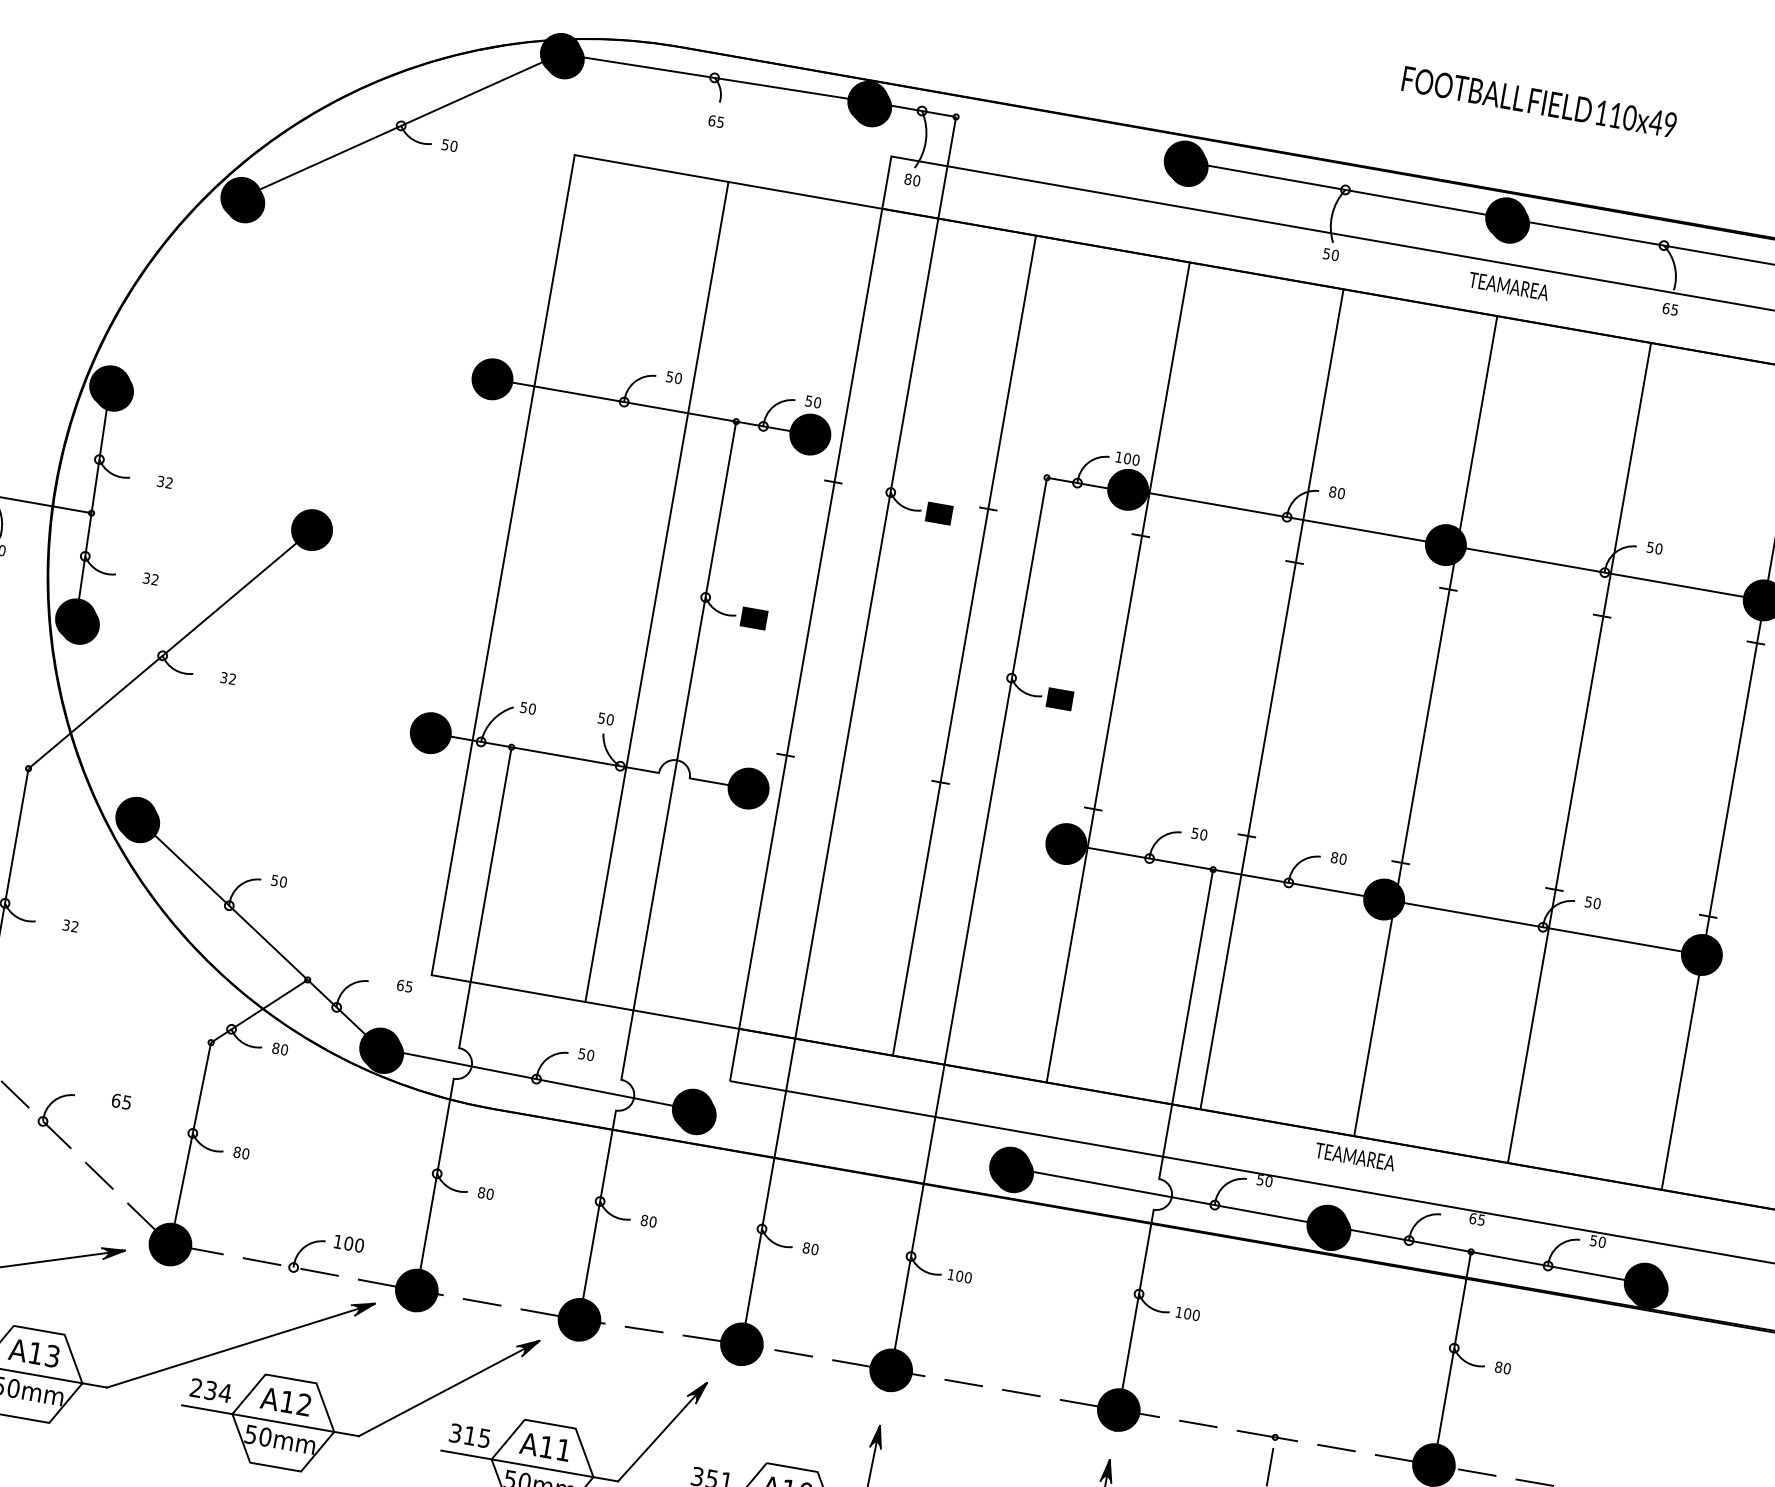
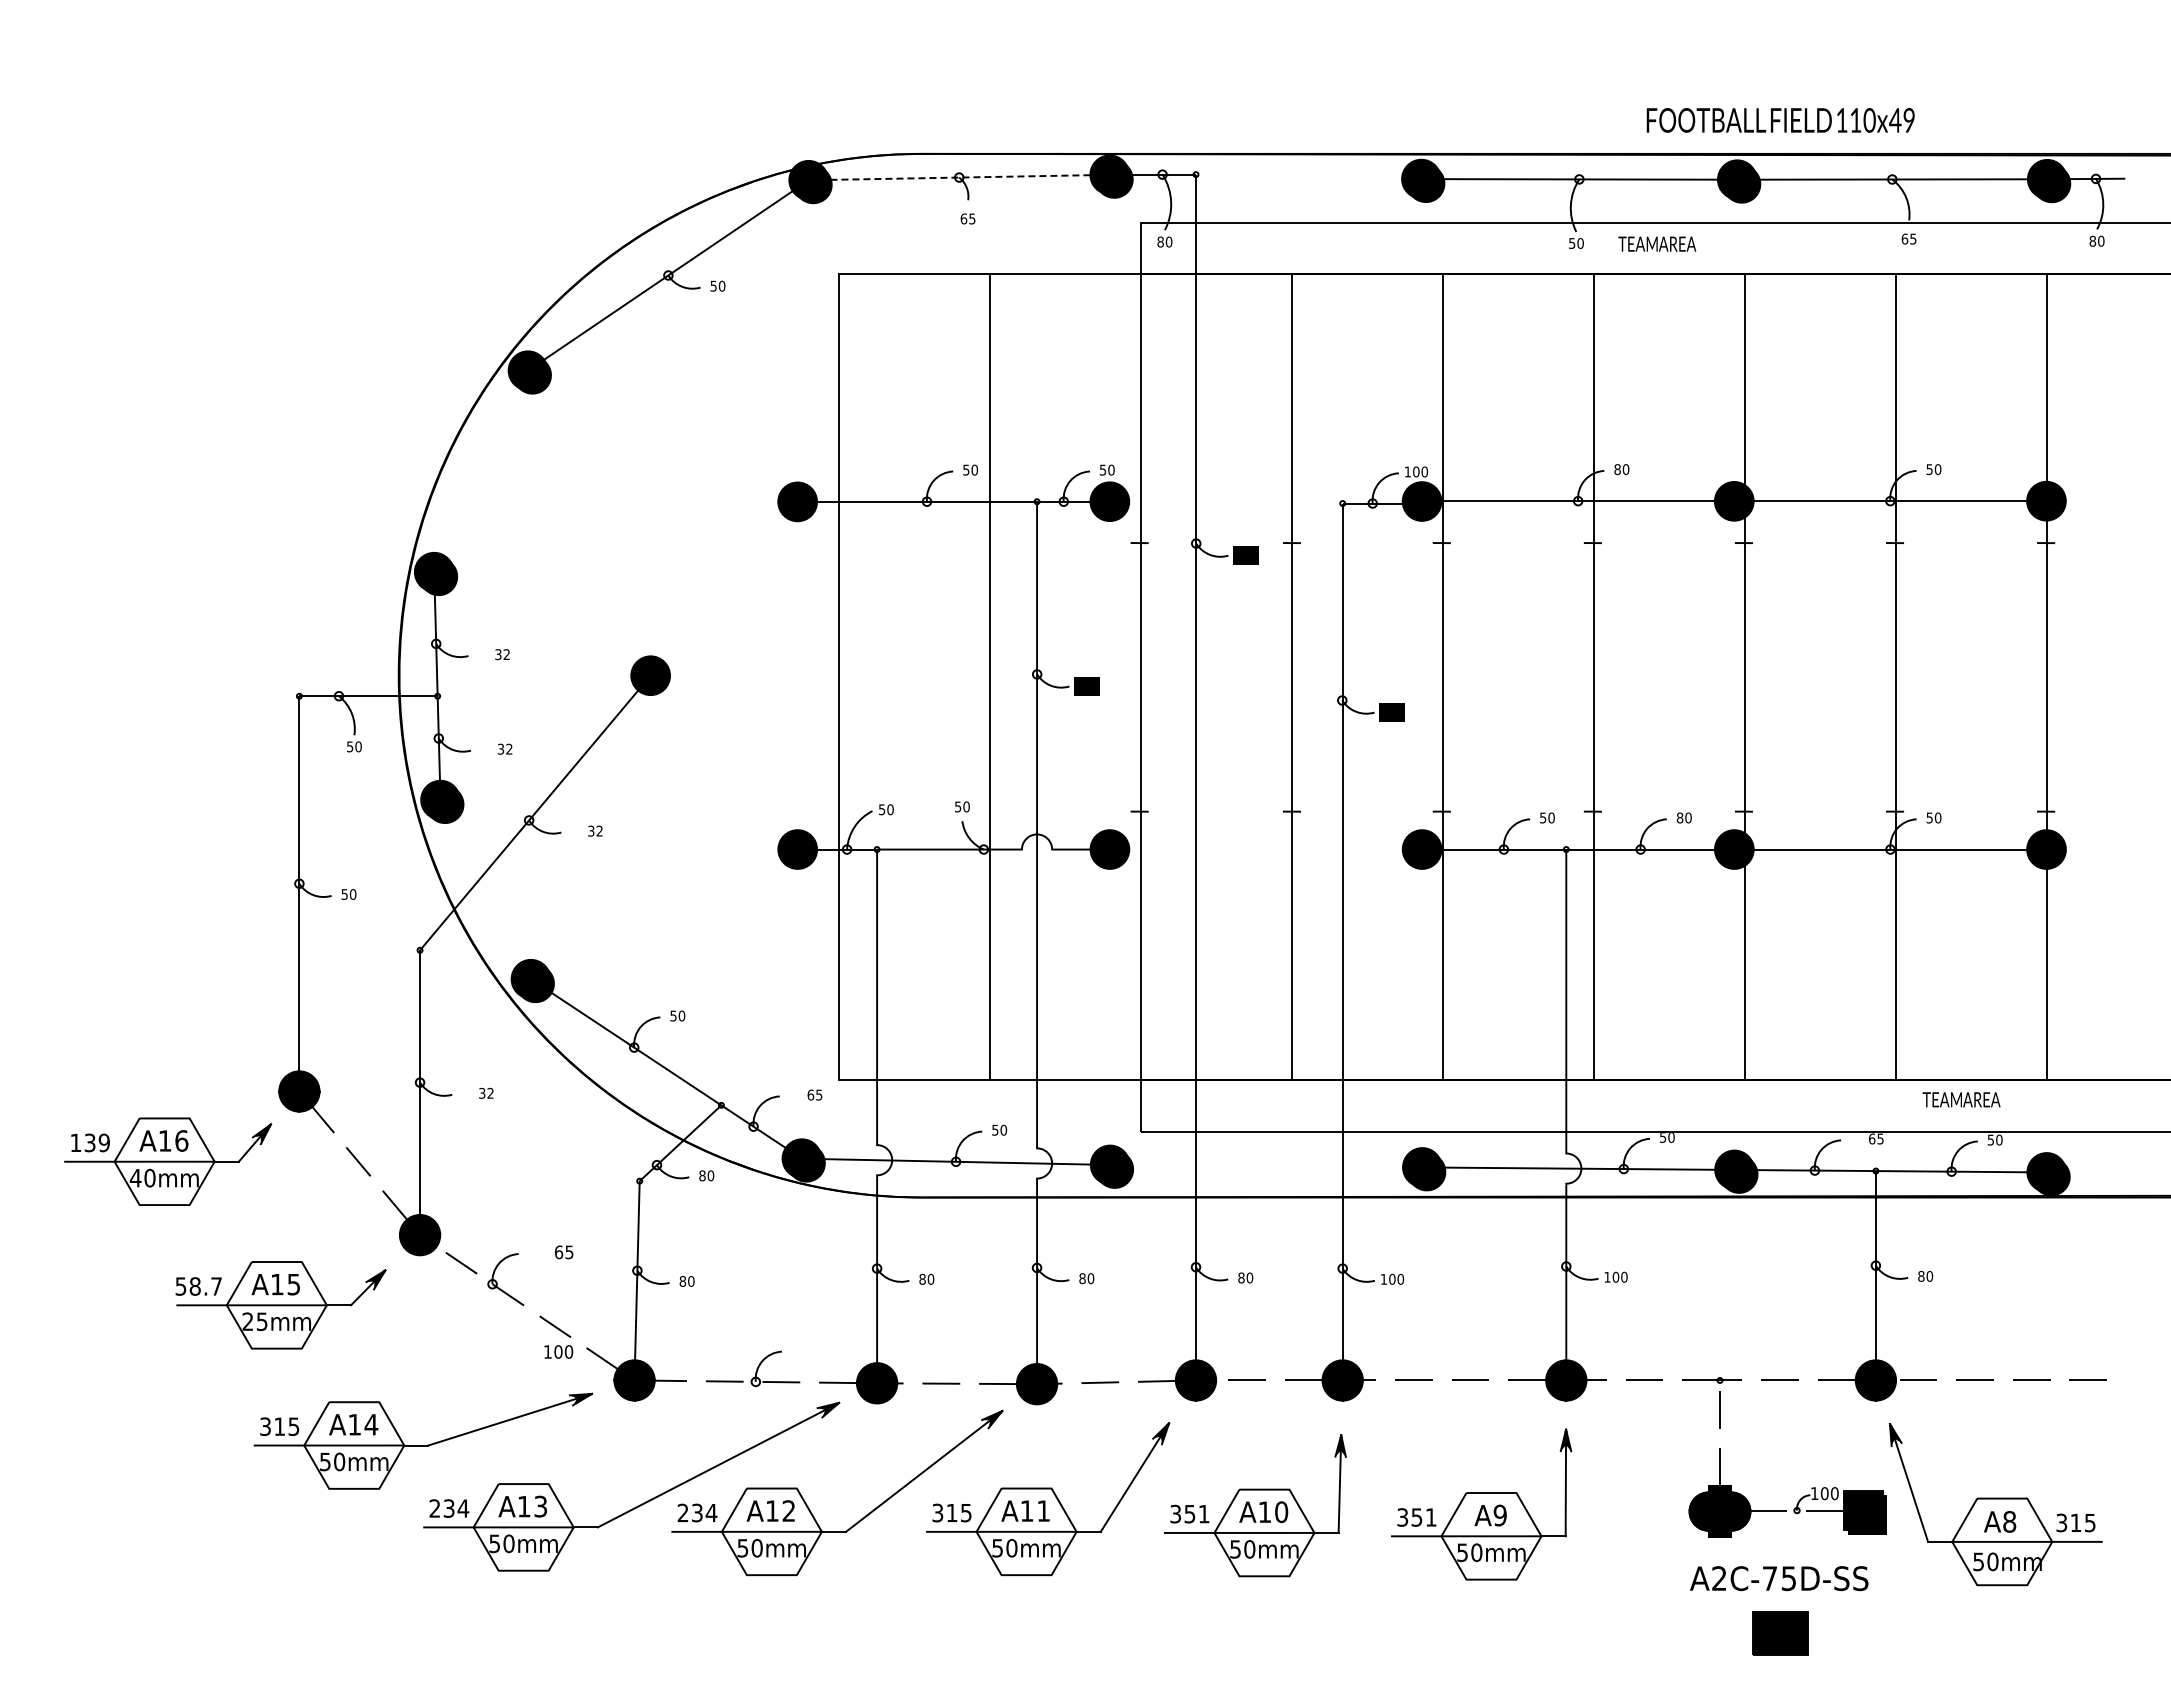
line: (713, 77) -> (958, 177), solid -> dashed
text: (1539, 102) -> (1780, 120), moved
text: (1509, 285) -> (1657, 243), moved
text: (1355, 1156) -> (1961, 1099), moved
text: (348, 1243) -> (558, 1351), moved

